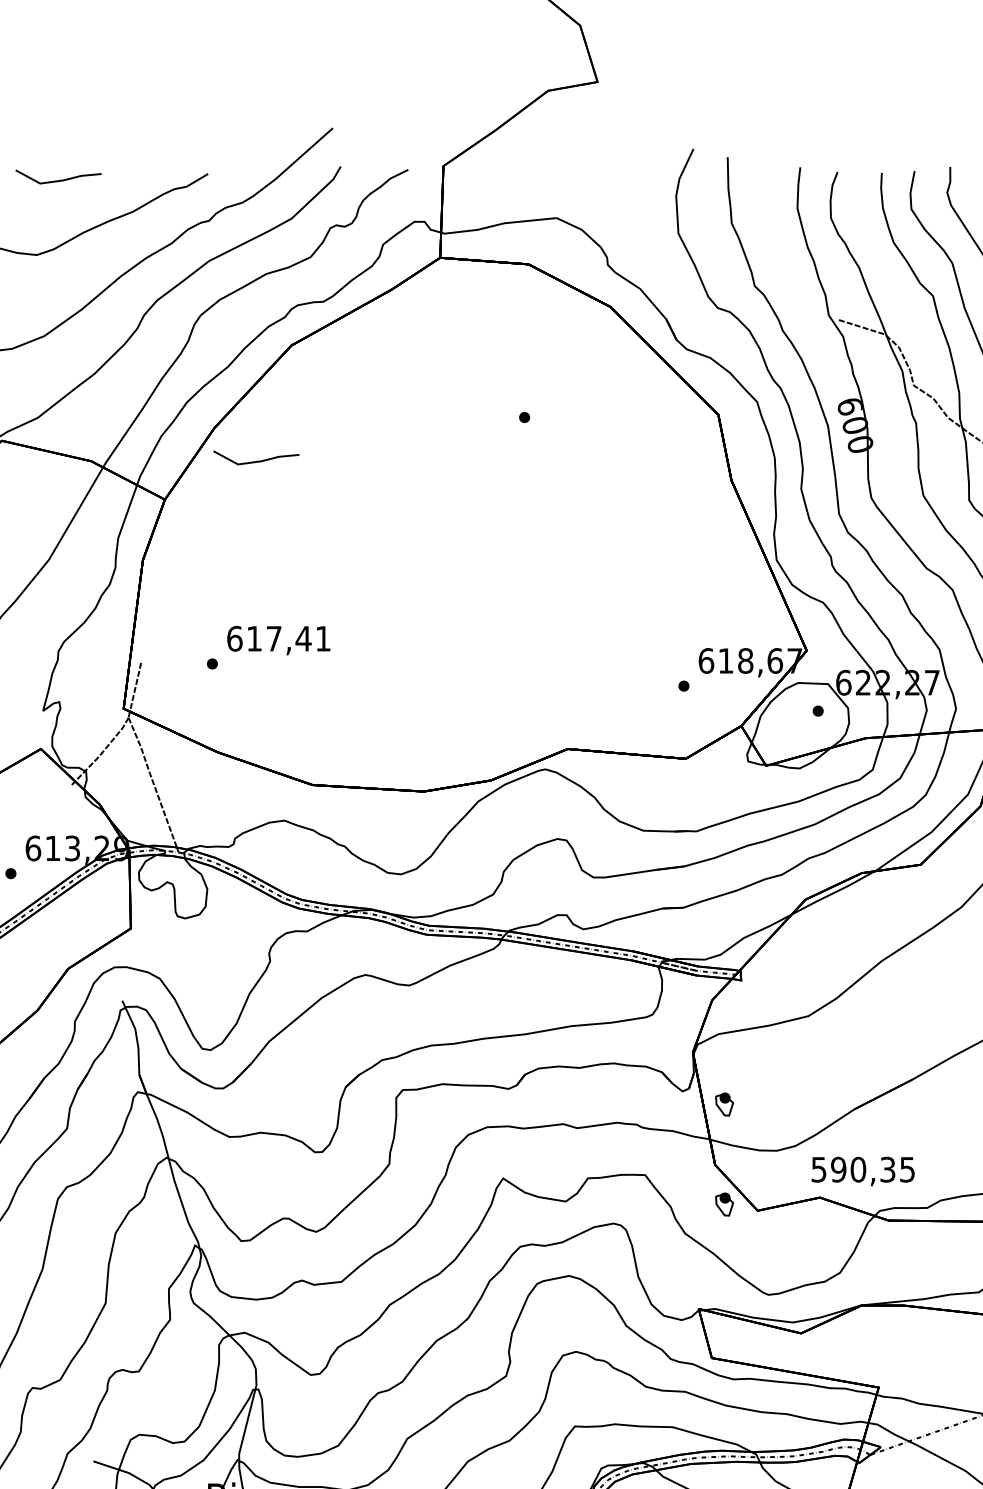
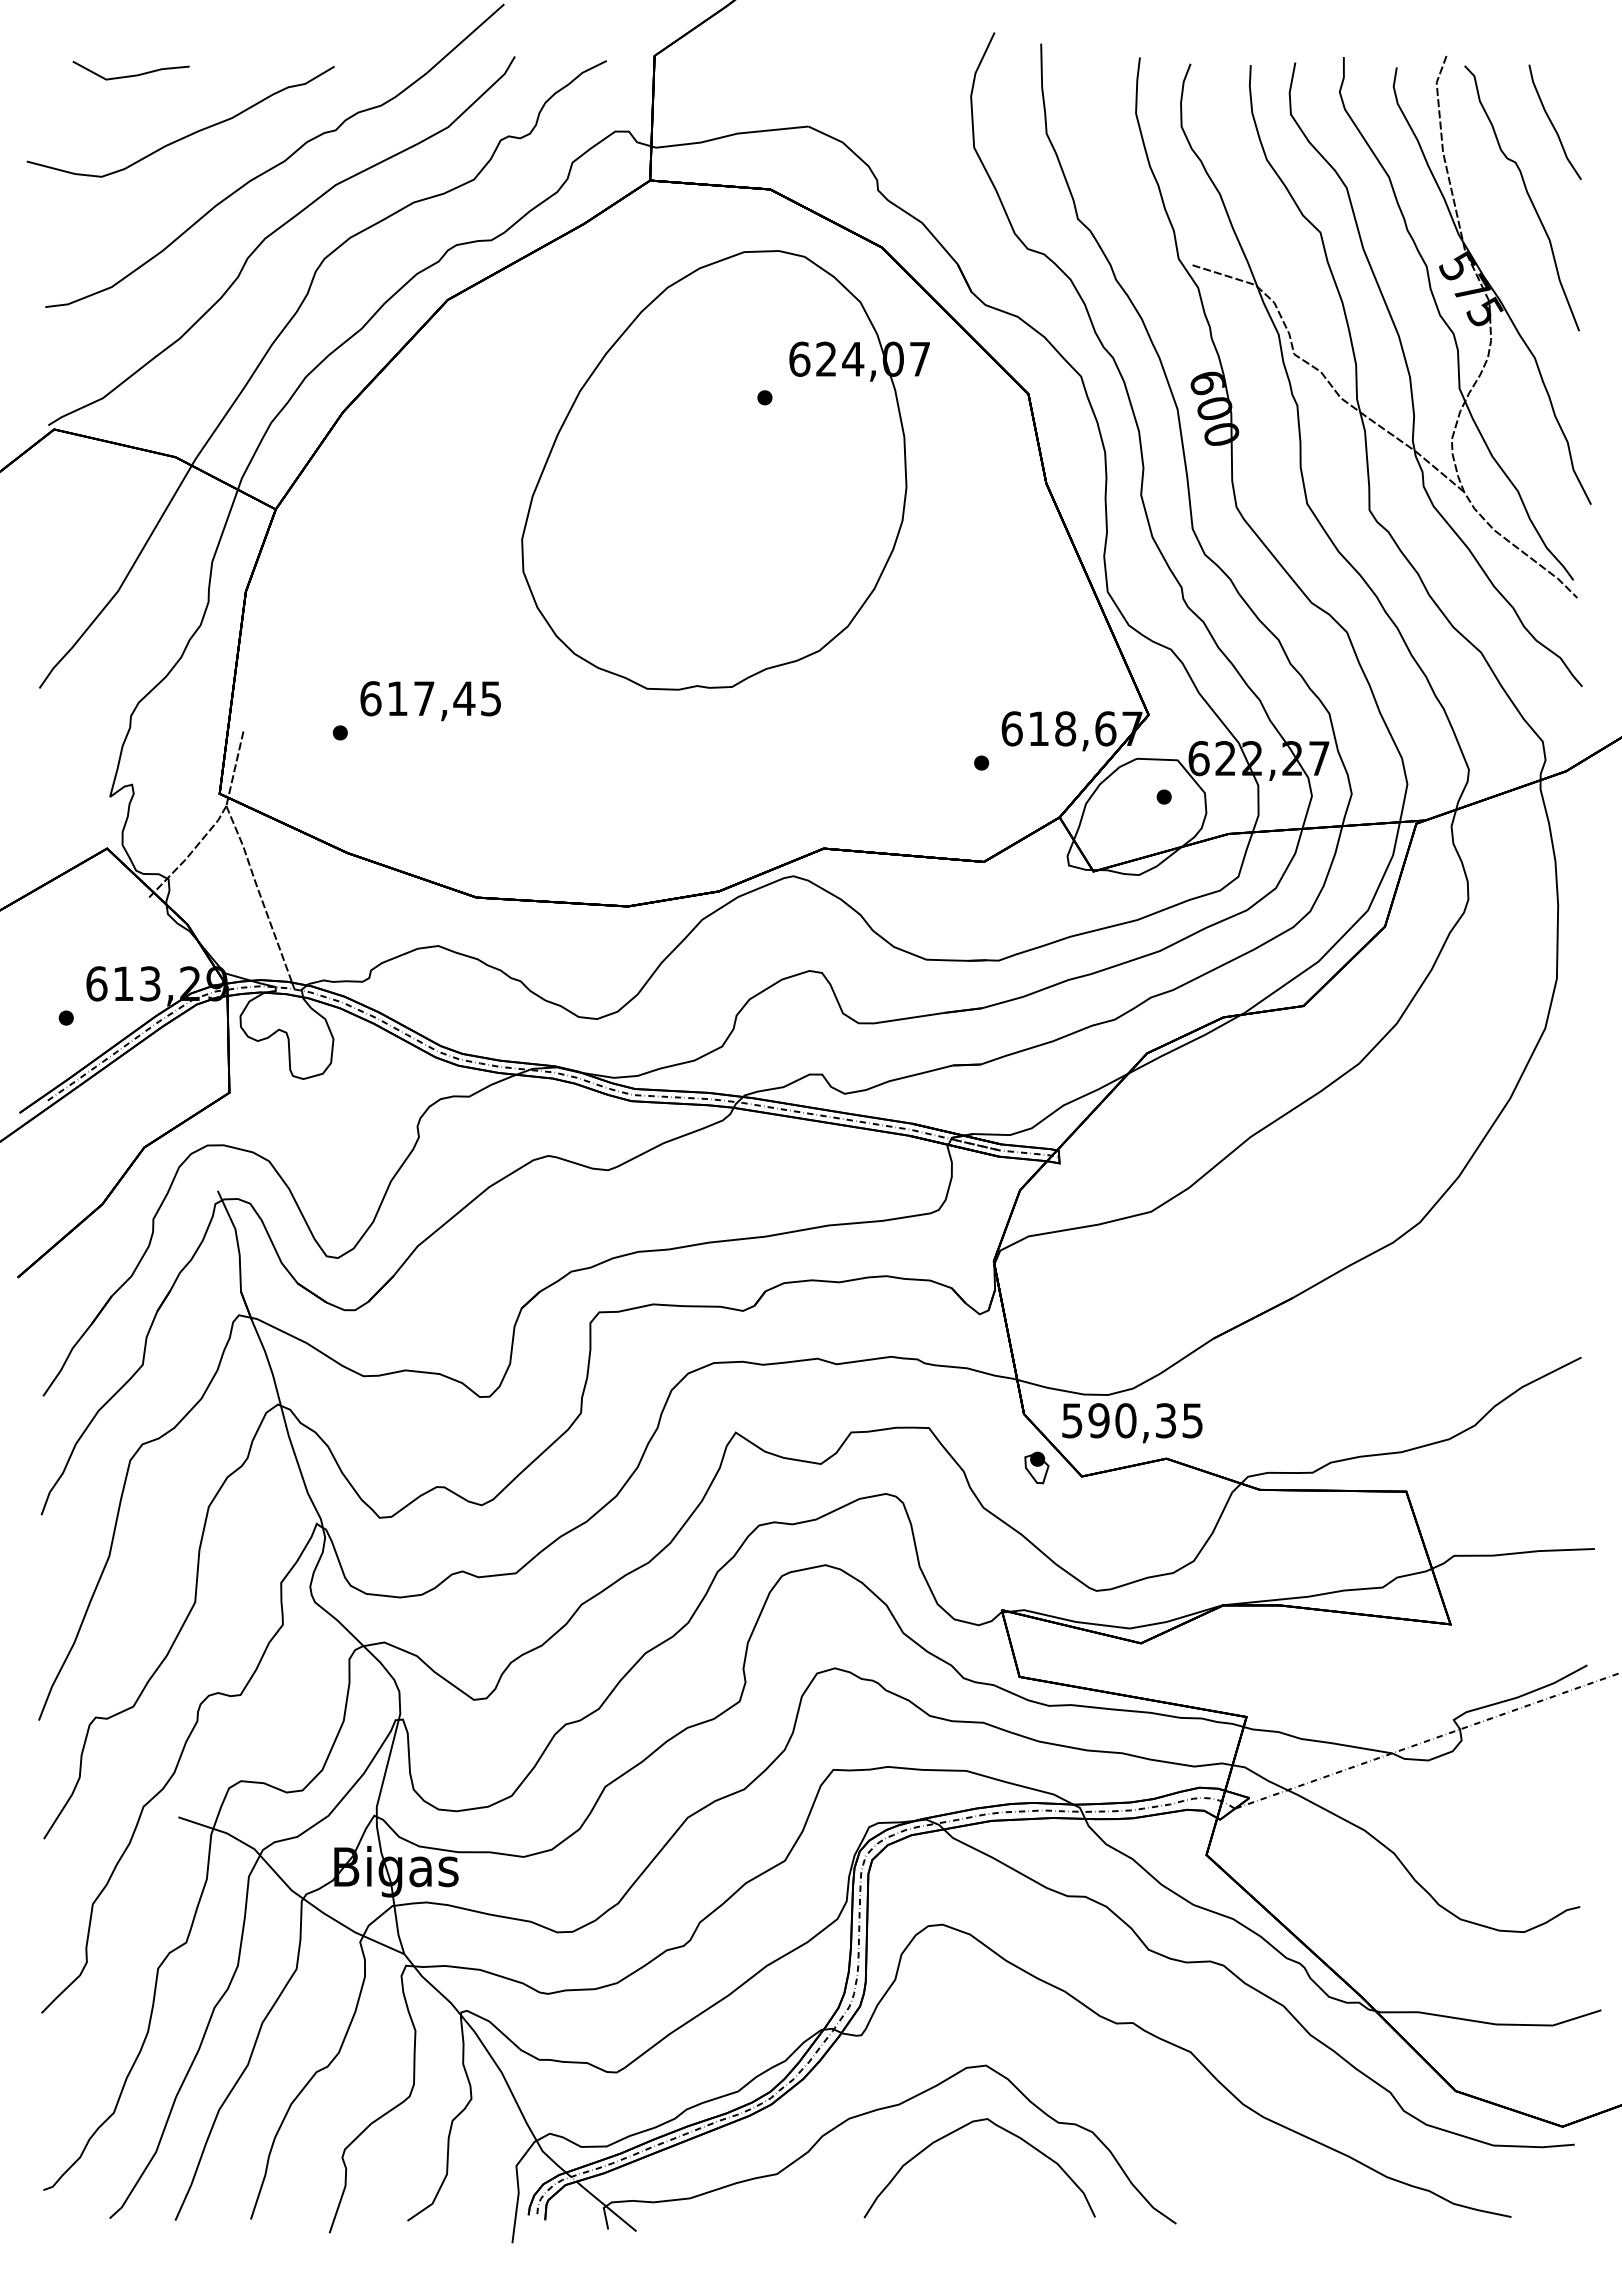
line: (255, 461) -> (399, 457), removed
part: (495, 471) -> (725, 470), added
text: (322, 638) -> (490, 698), 617,41 -> 617,45
part: (724, 1104) -> (1036, 1331), removed
text: (863, 1171) -> (1132, 1423), moved

